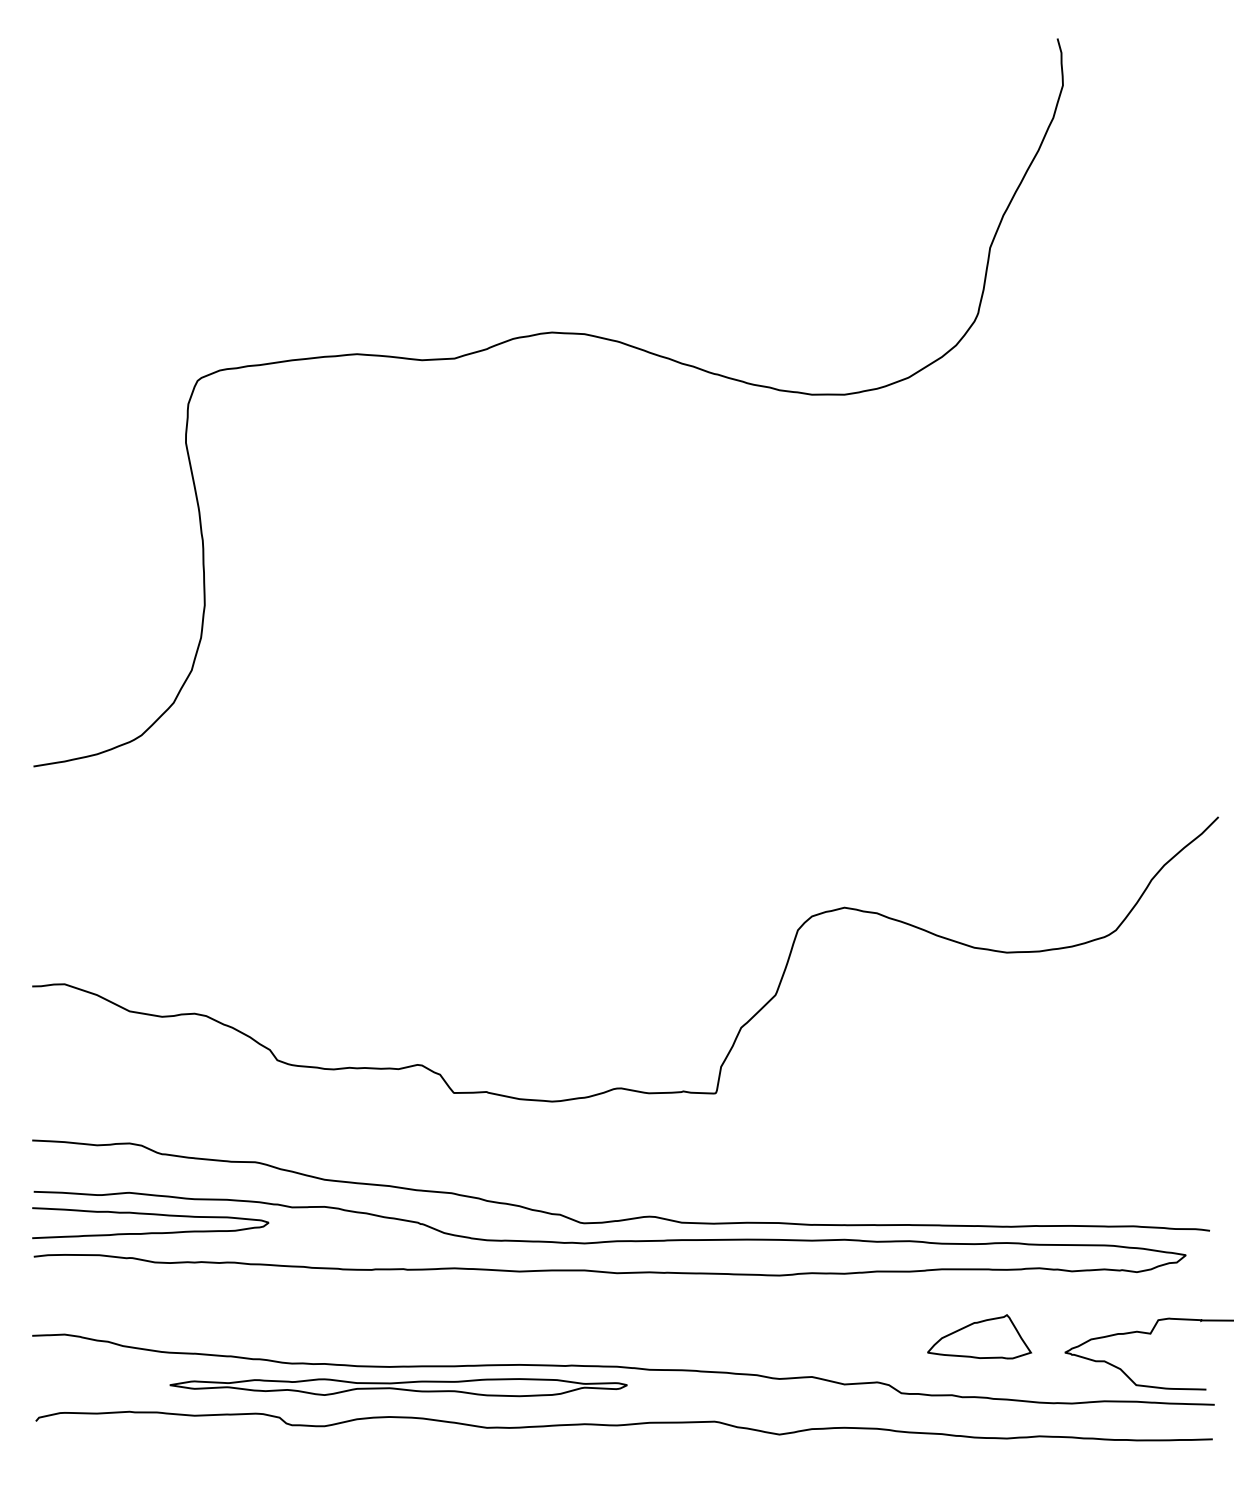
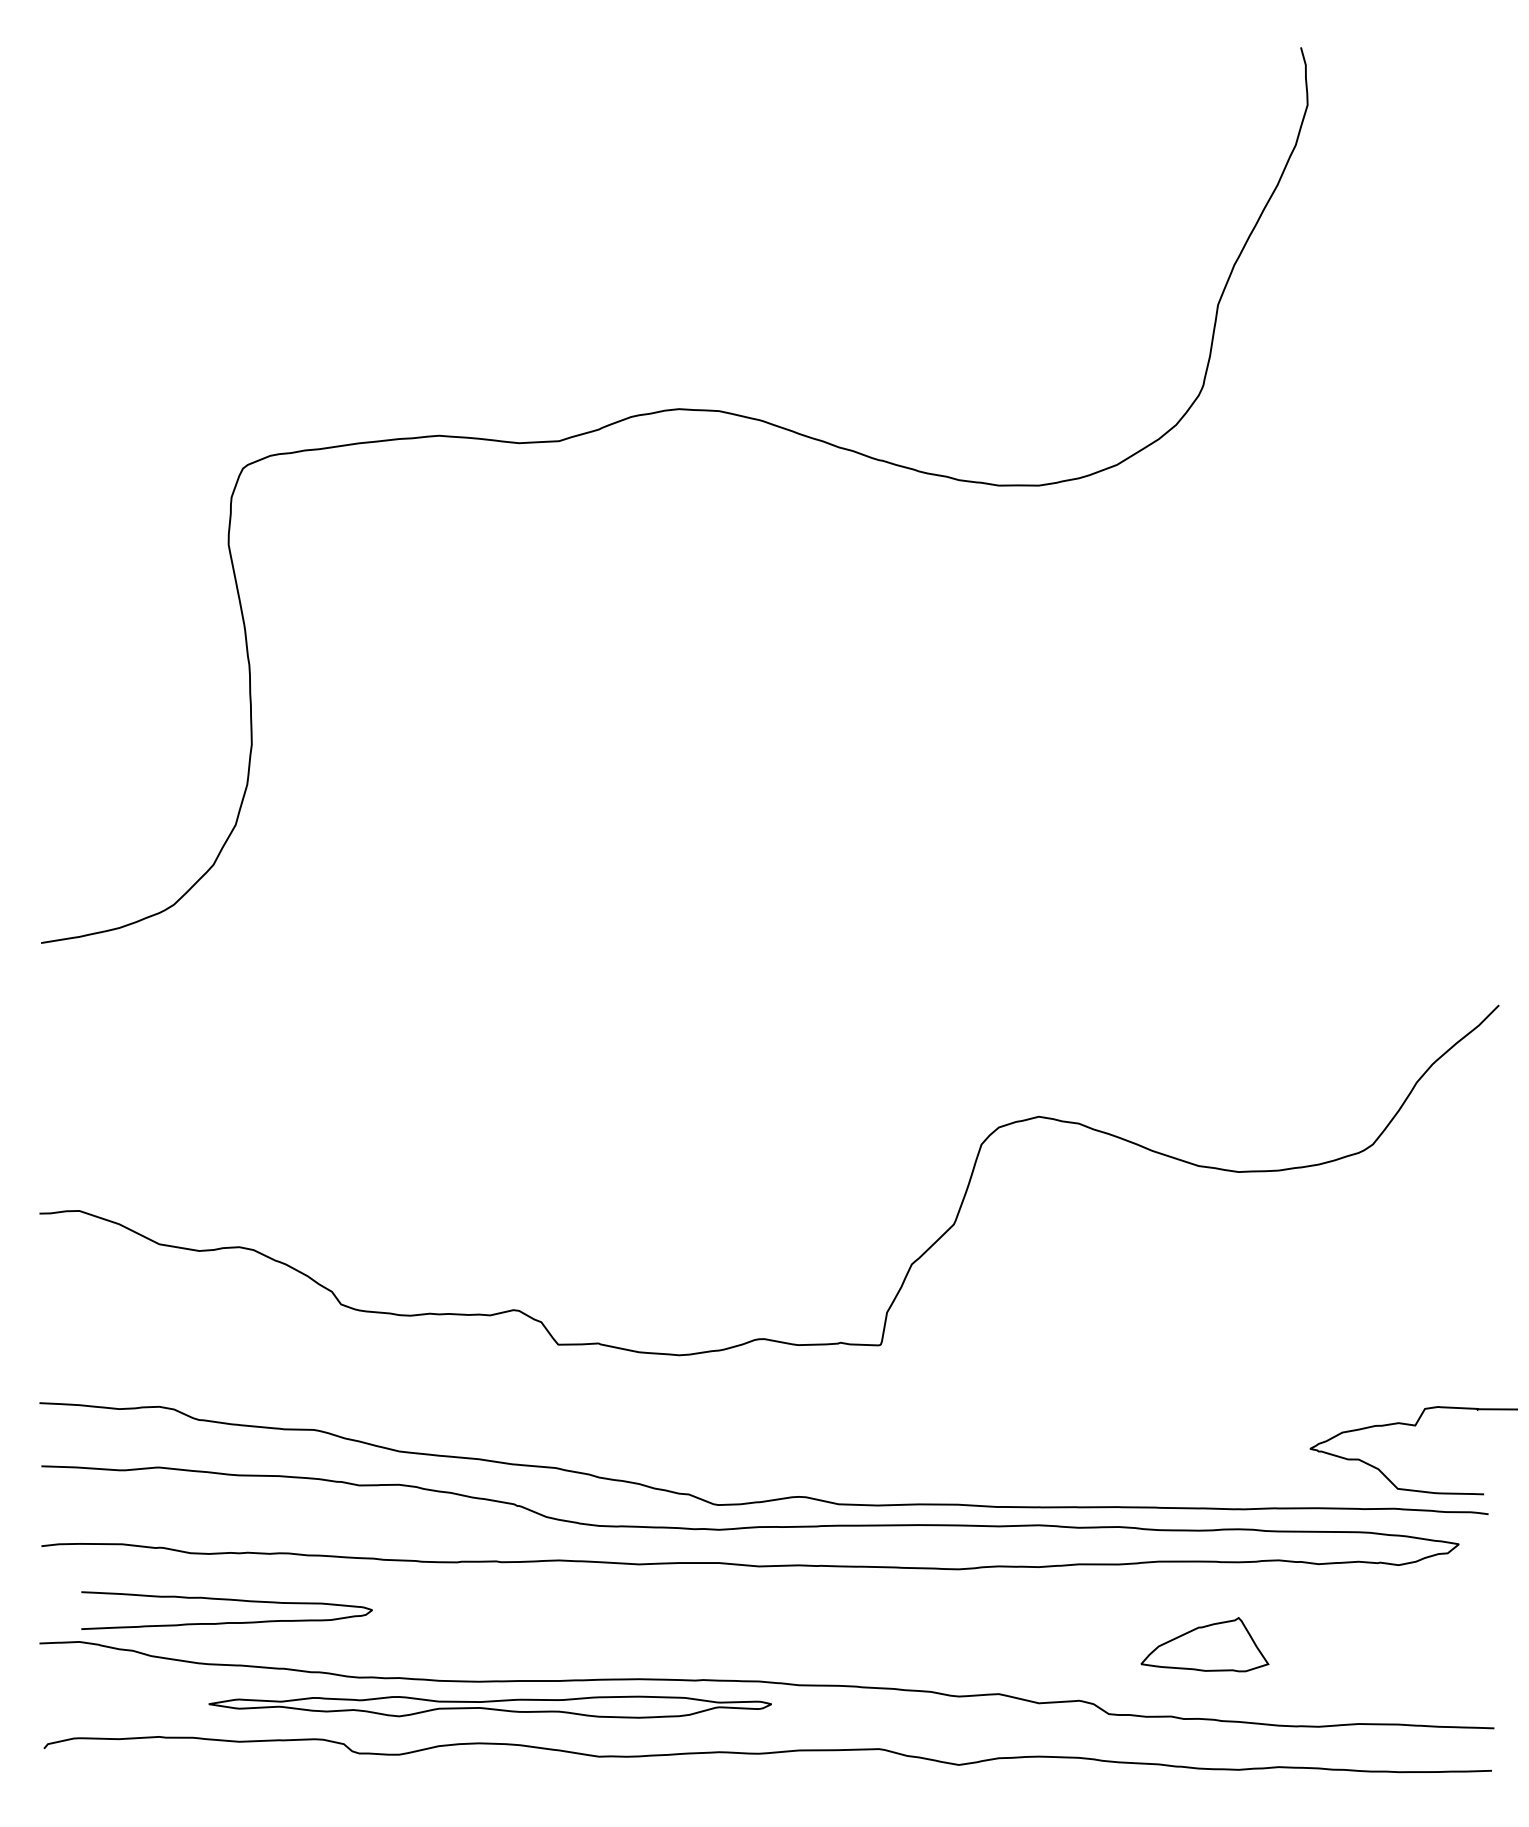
curve: (152, 1215) -> (229, 1601), moved
curve: (1148, 1334) -> (1412, 1426), moved

